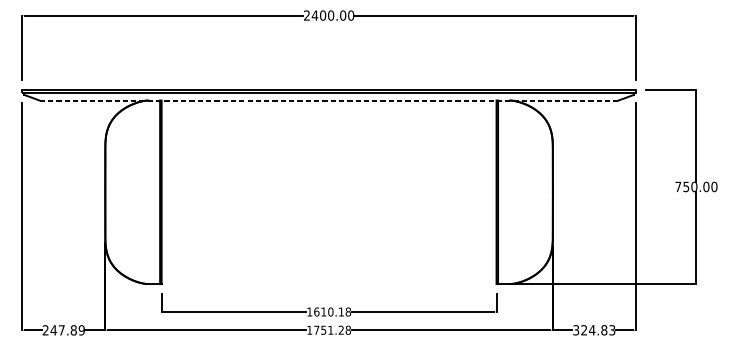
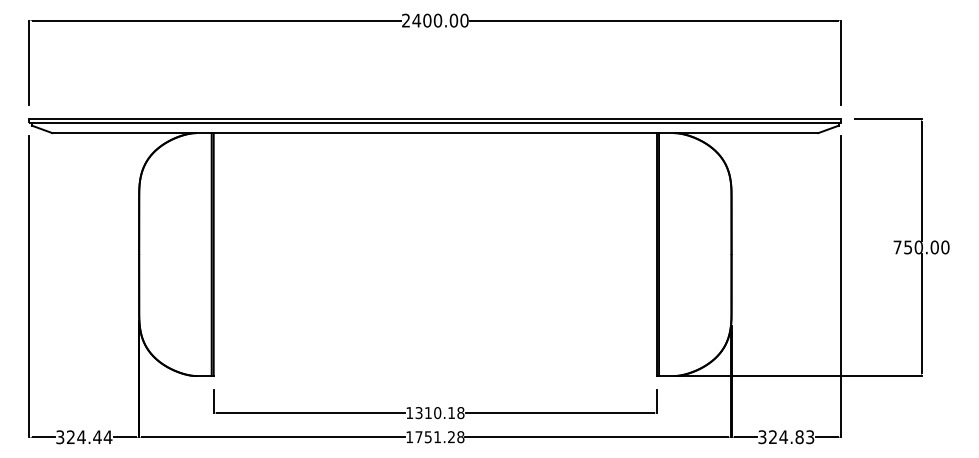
line: (329, 100) -> (435, 133), dashed -> solid
text: (316, 312) -> (418, 413), 1610.18 -> 1310.18
text: (64, 330) -> (84, 437), 247.89 -> 324.44

